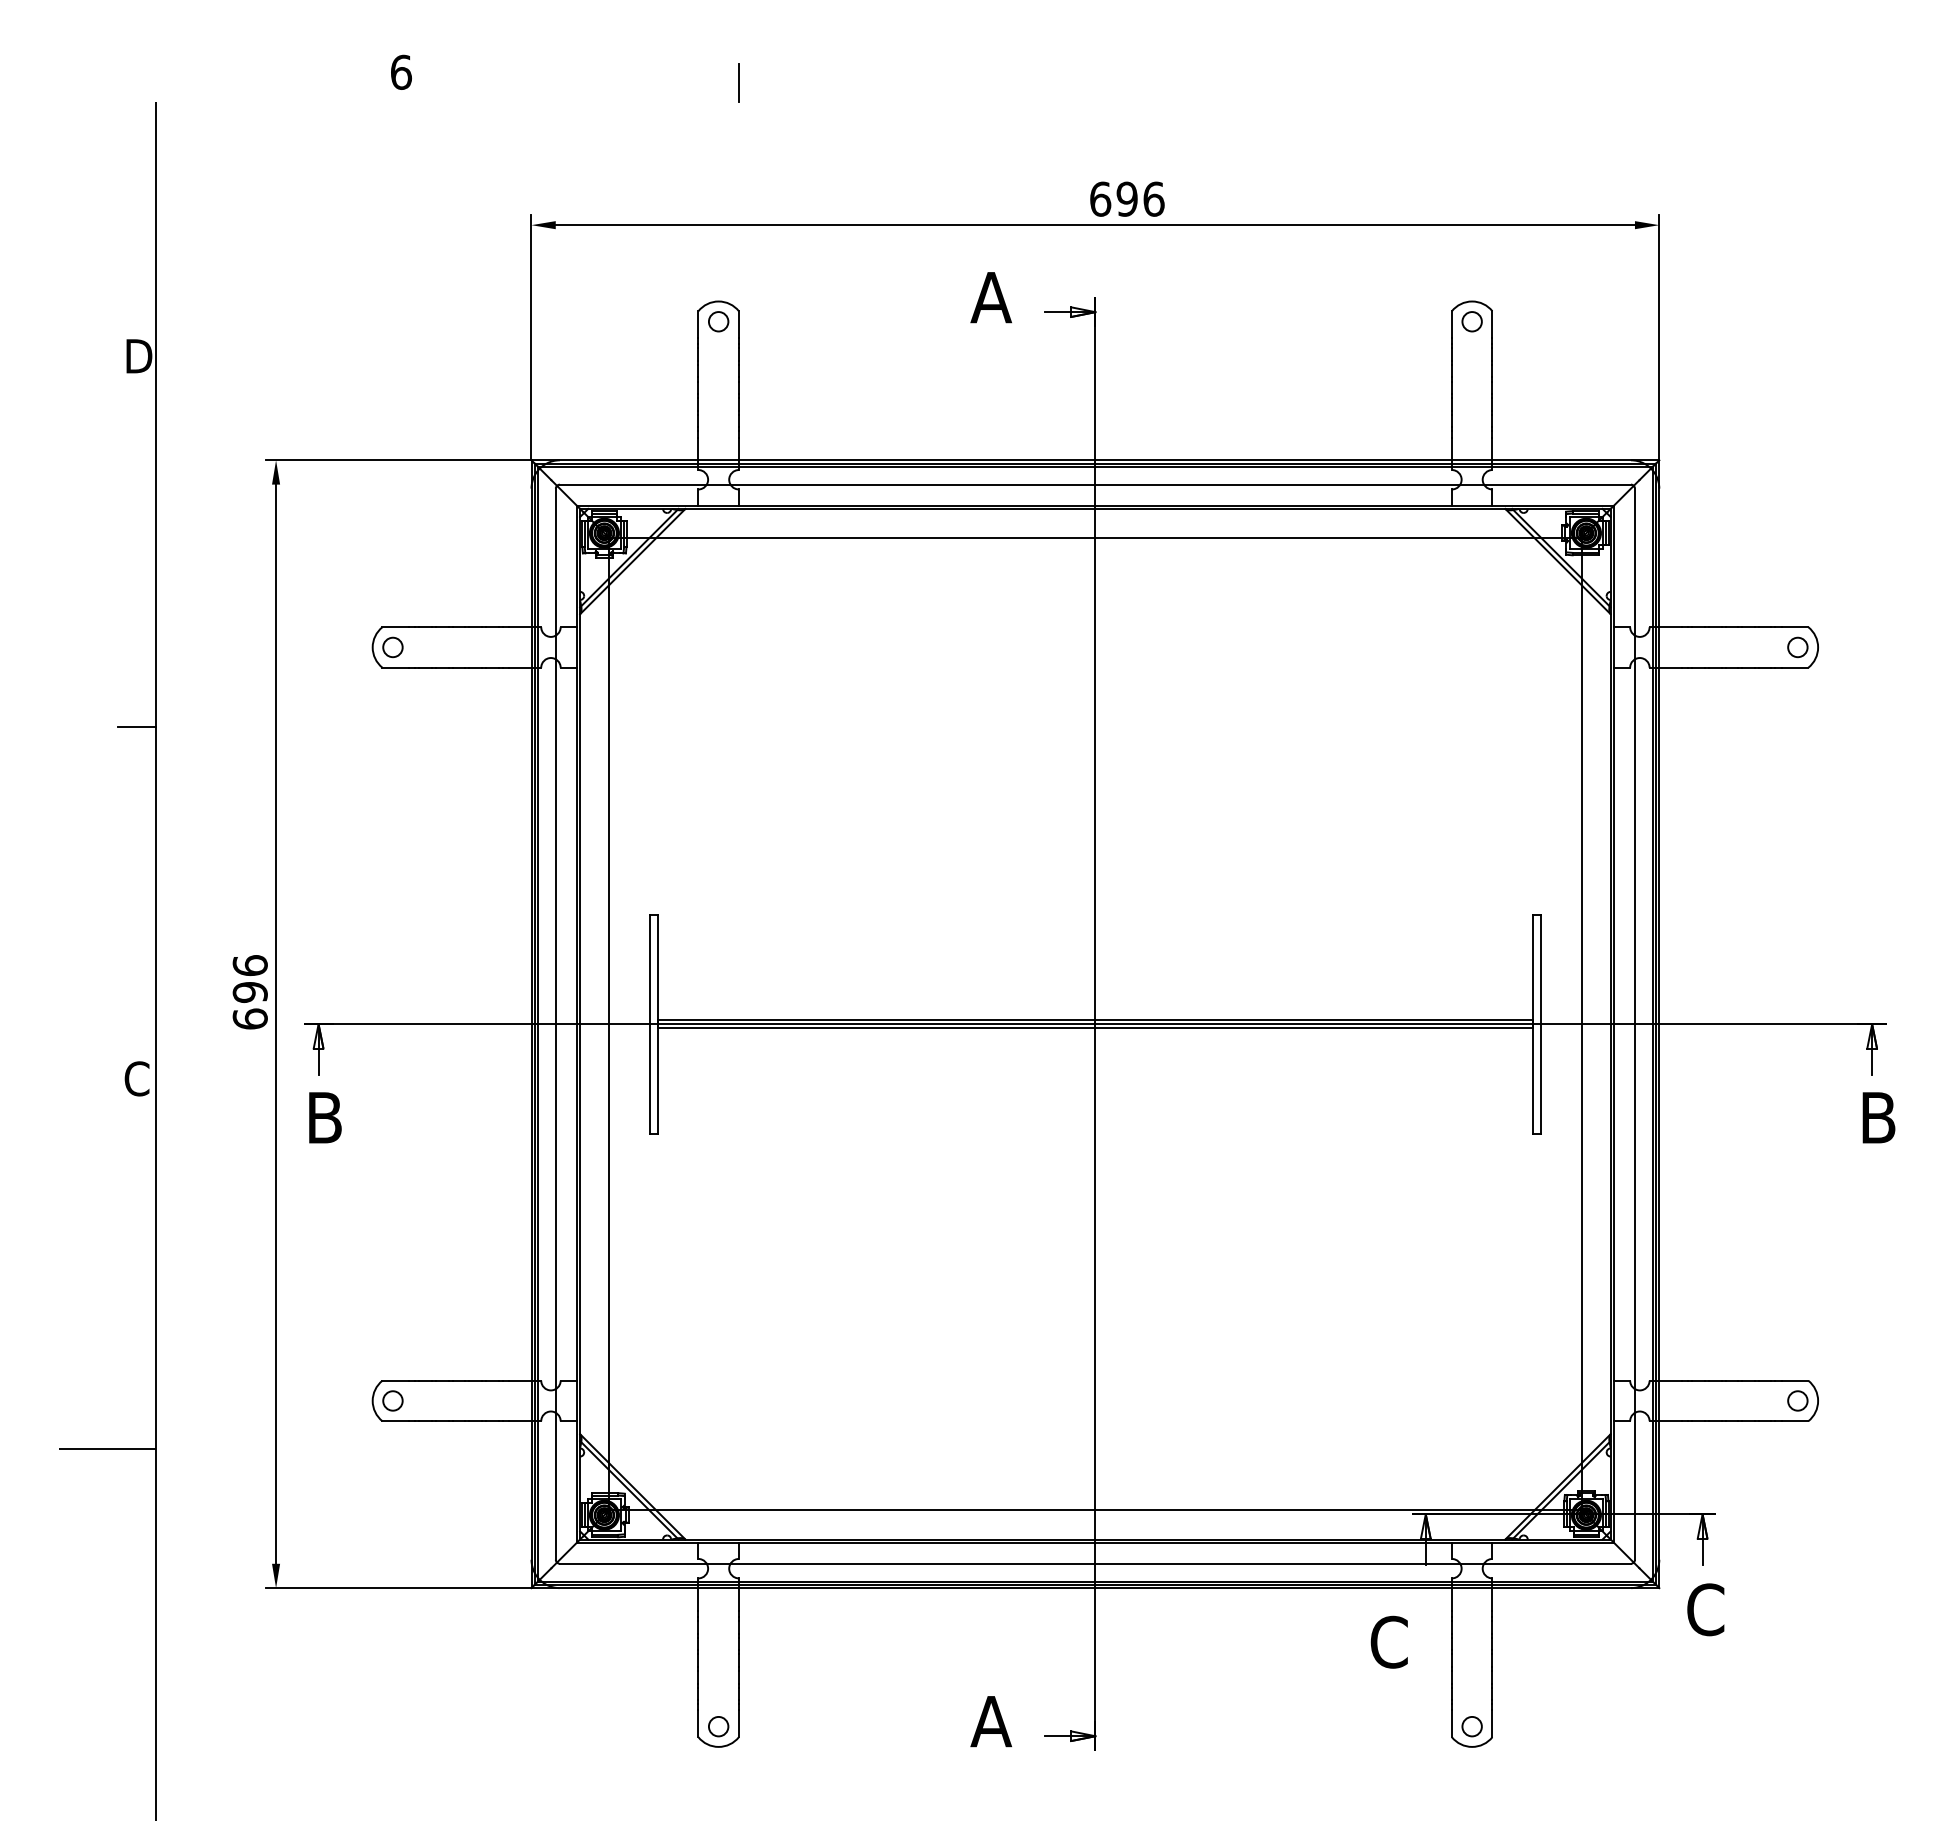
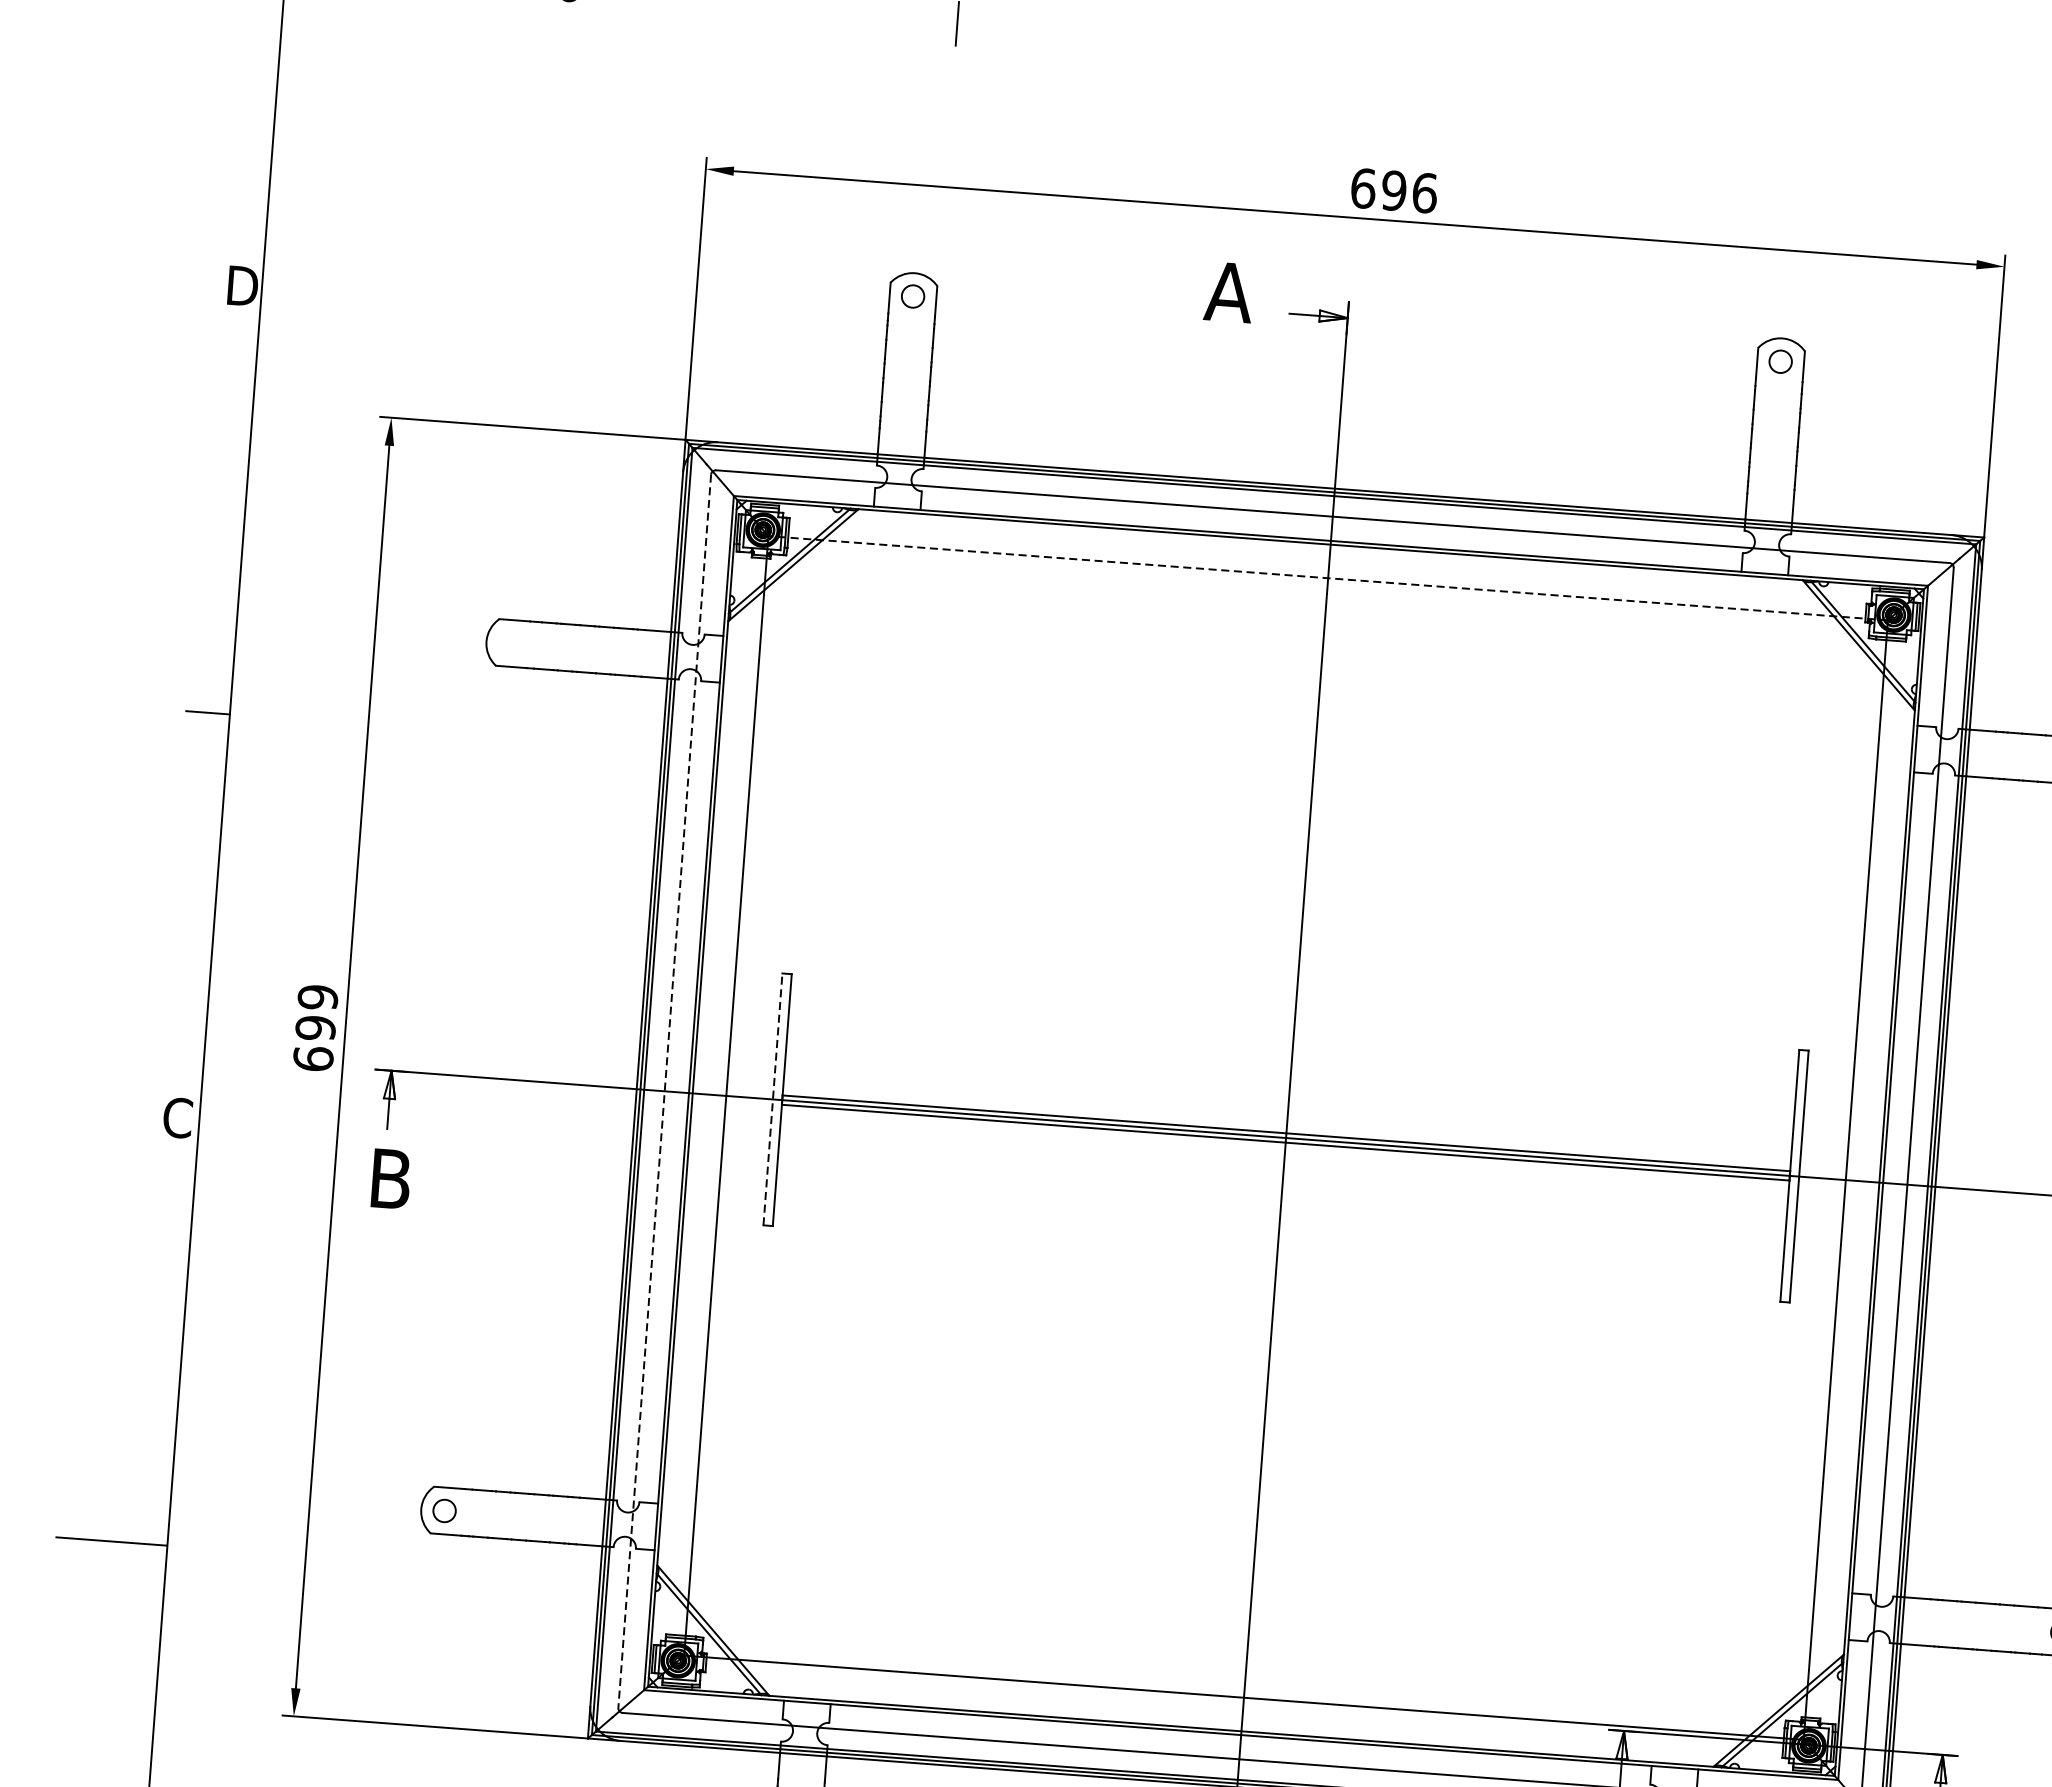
line: (1094, 538) -> (1327, 578), solid -> dashed
circle: (392, 647) -> (509, 643), removed
text: (249, 965) -> (317, 997), 696 -> 699
line: (649, 1023) -> (772, 1098), solid -> dashed
line: (555, 1024) -> (664, 1091), solid -> dashed

